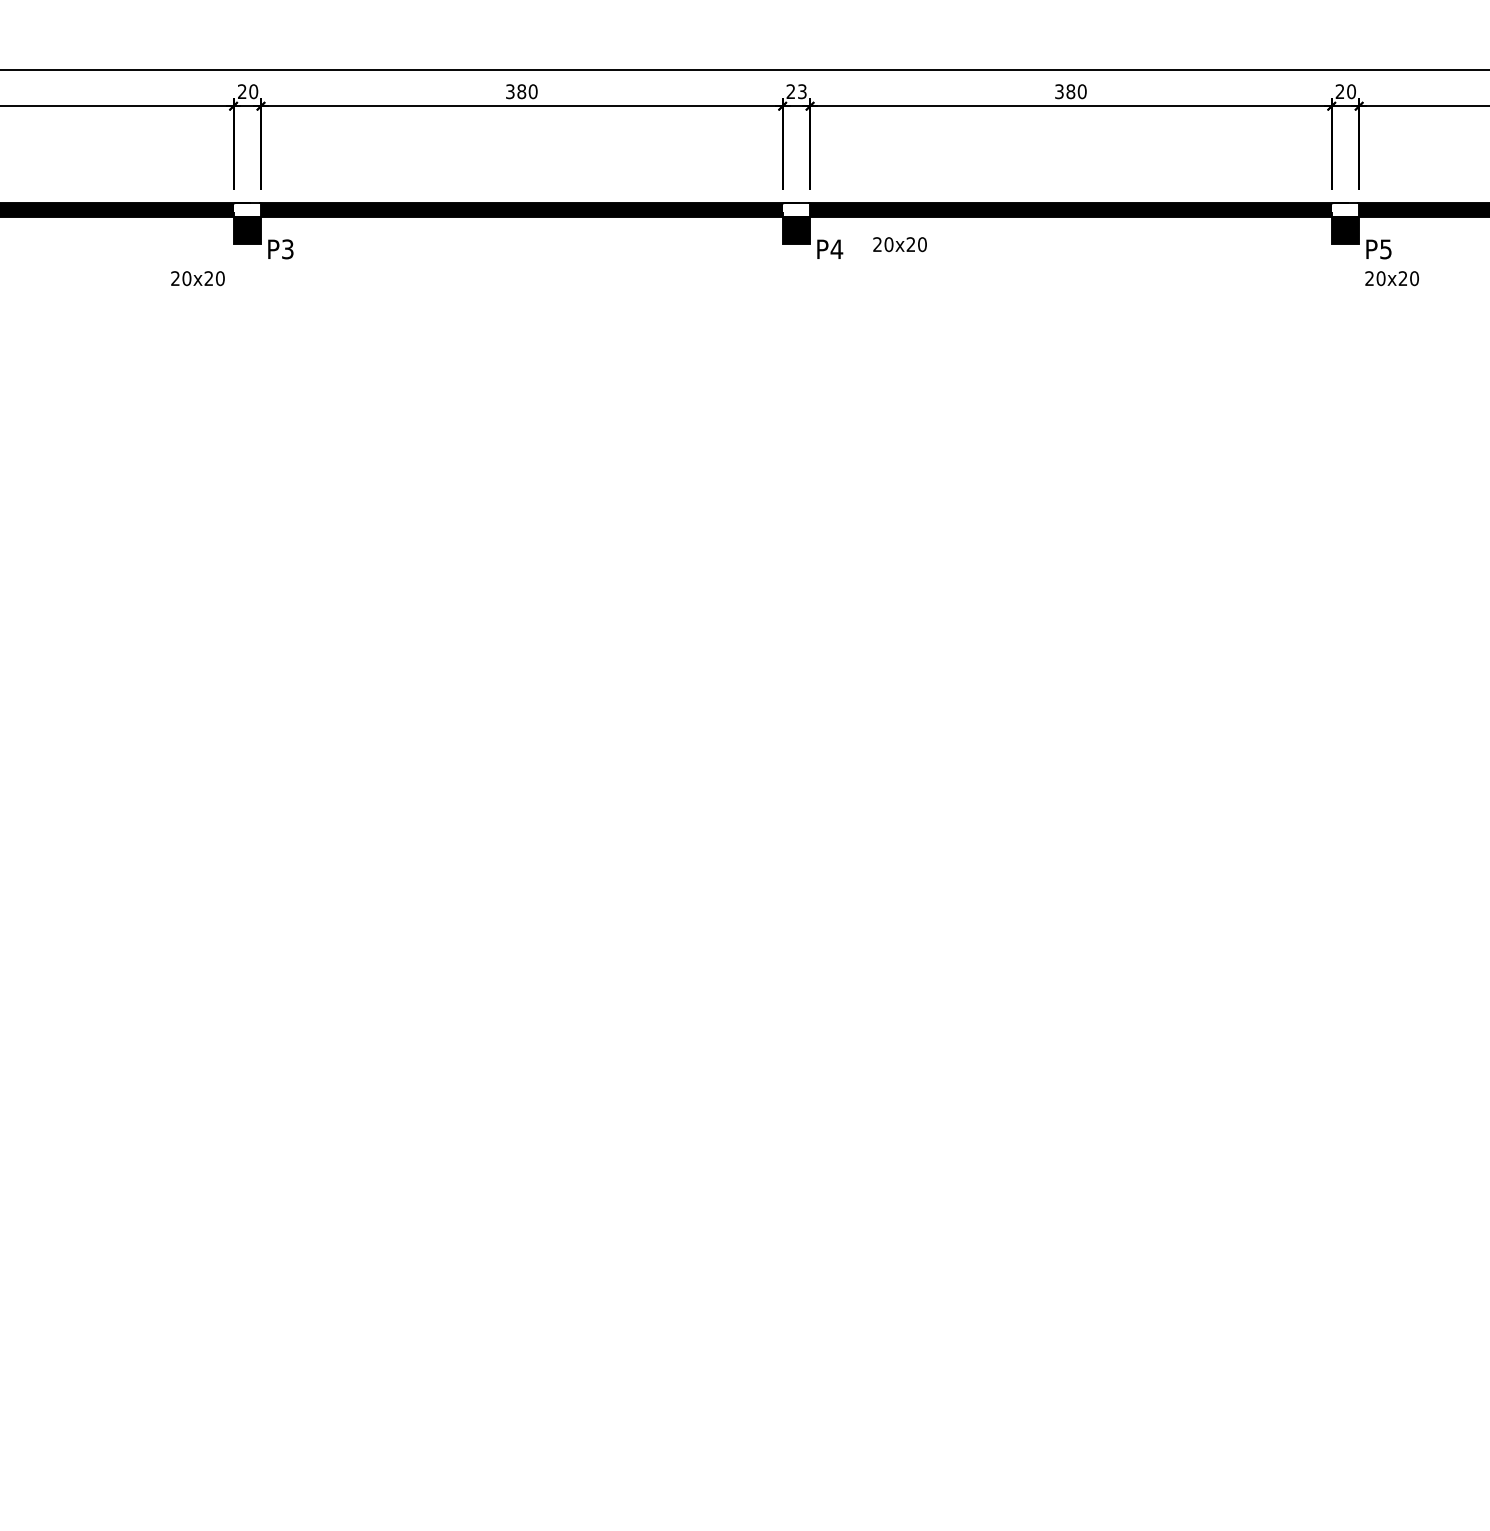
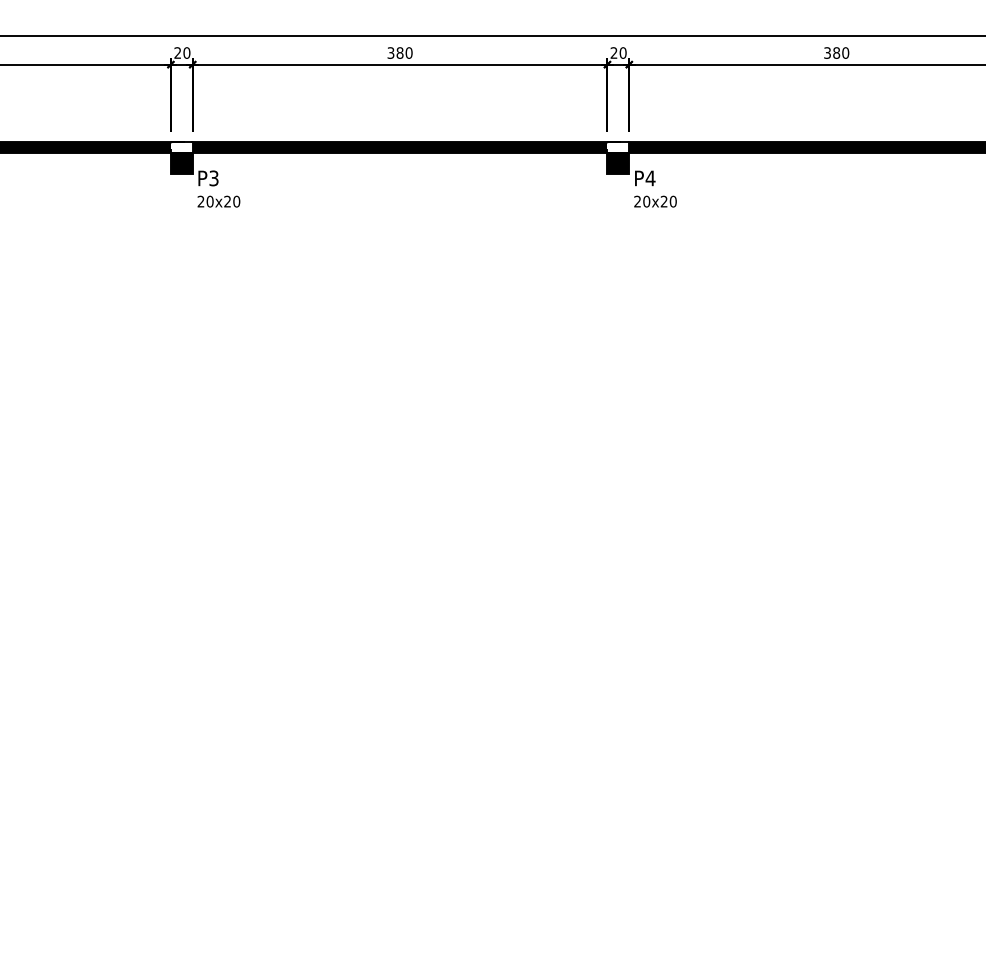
text: (802, 91) -> (623, 52), 23 -> 20
text: (899, 244) -> (655, 201), moved
text: (197, 278) -> (218, 201), moved

